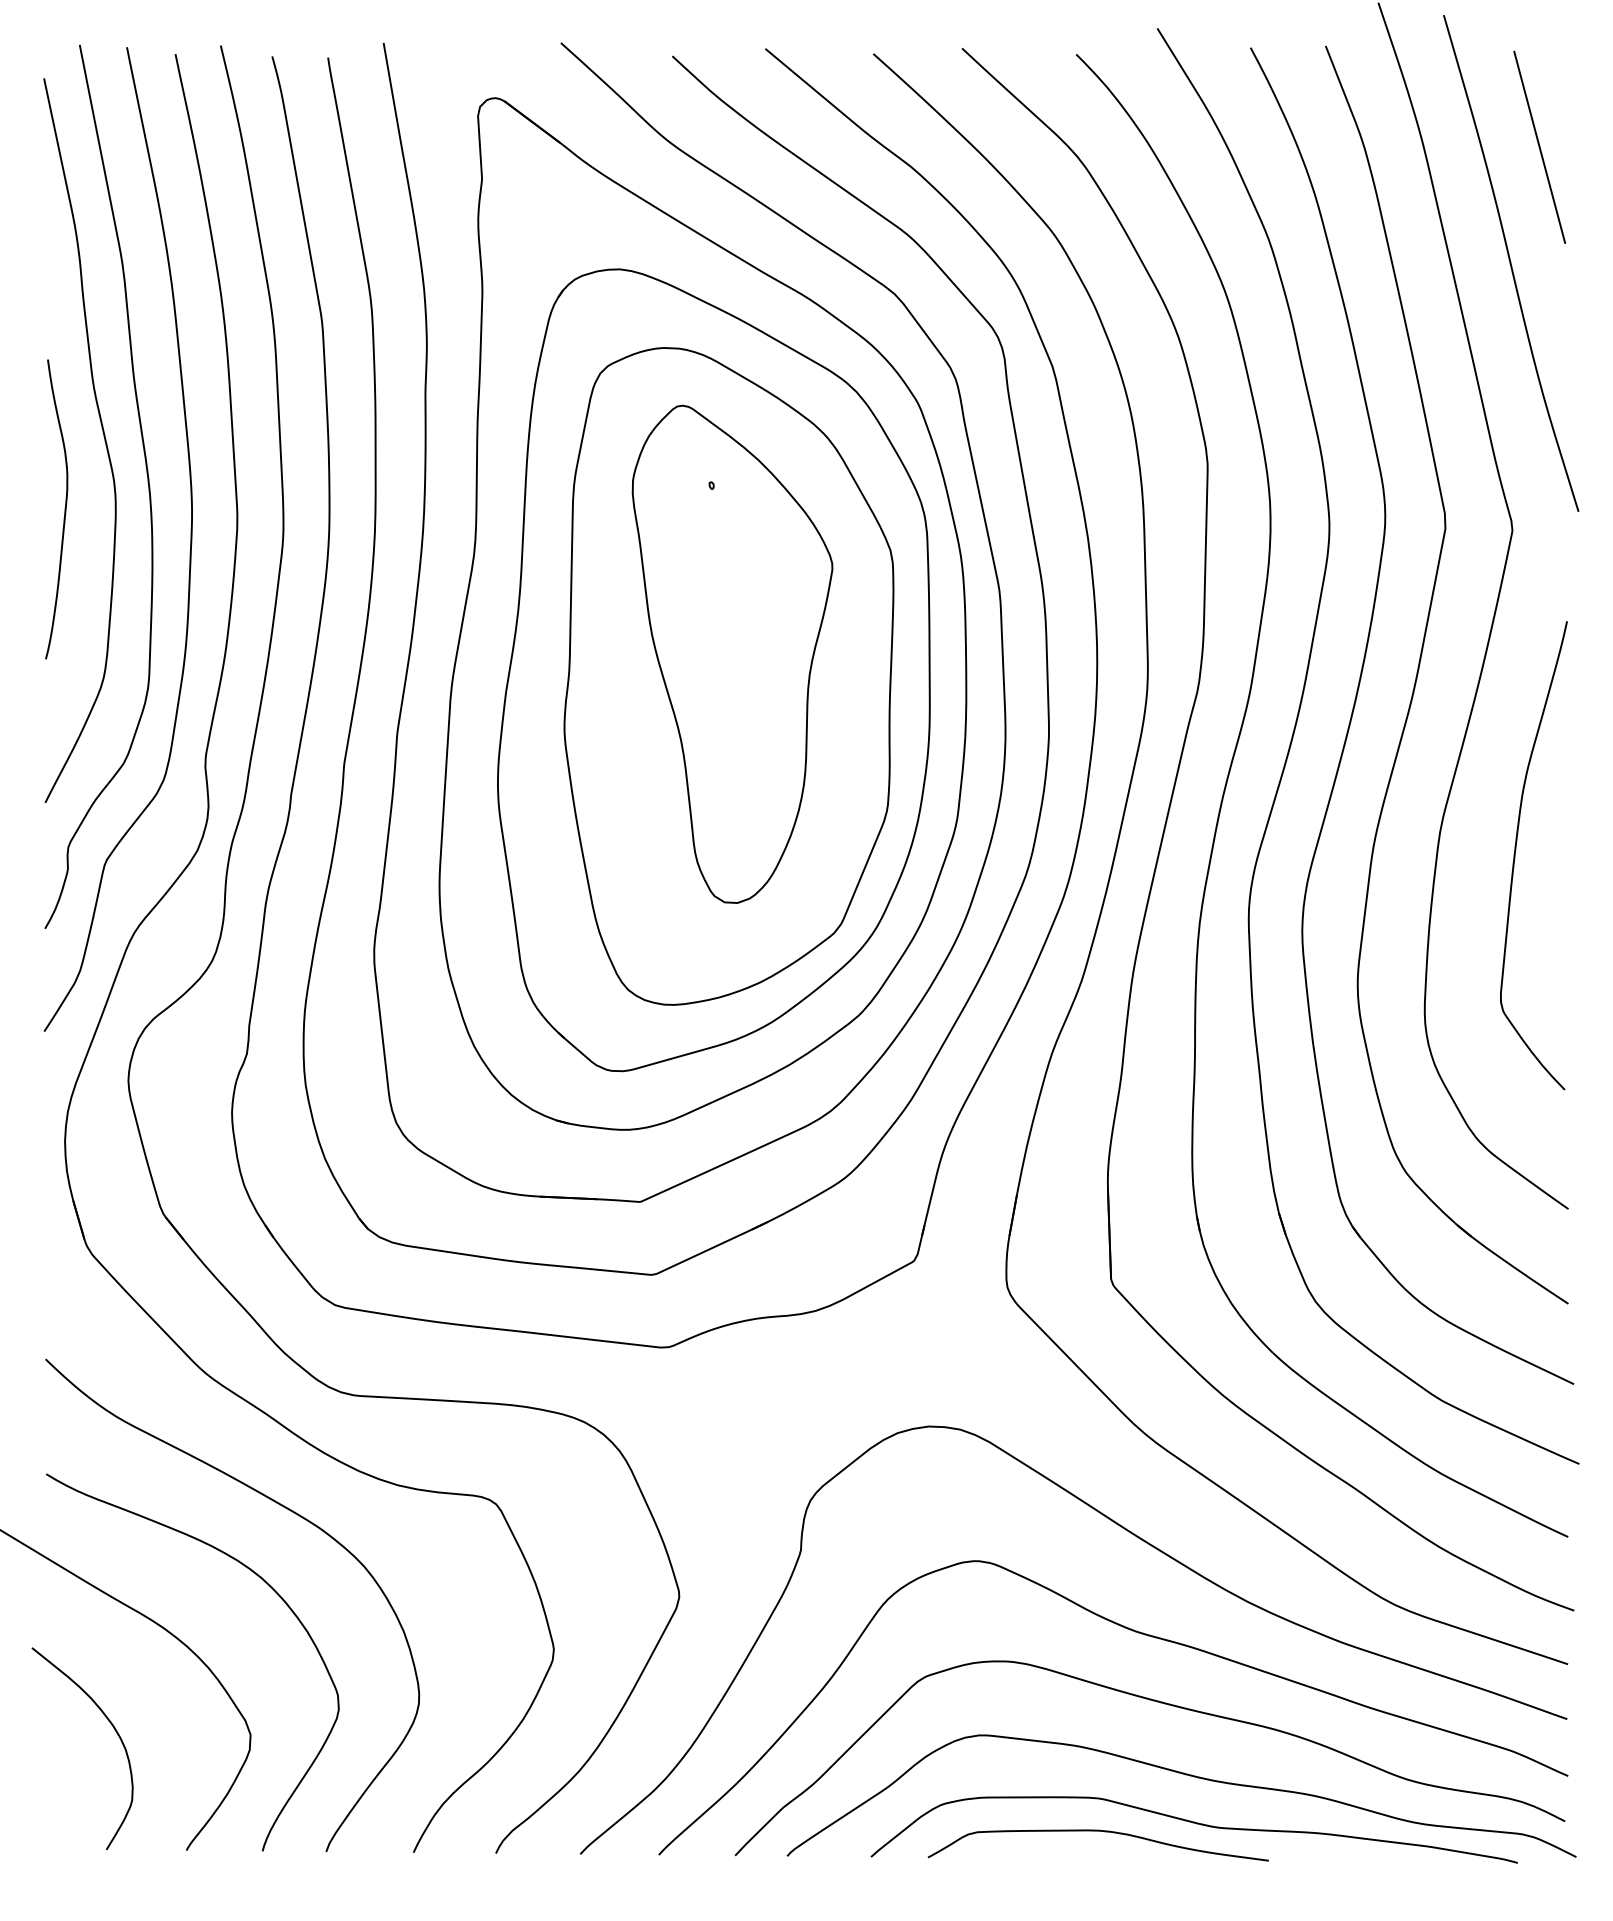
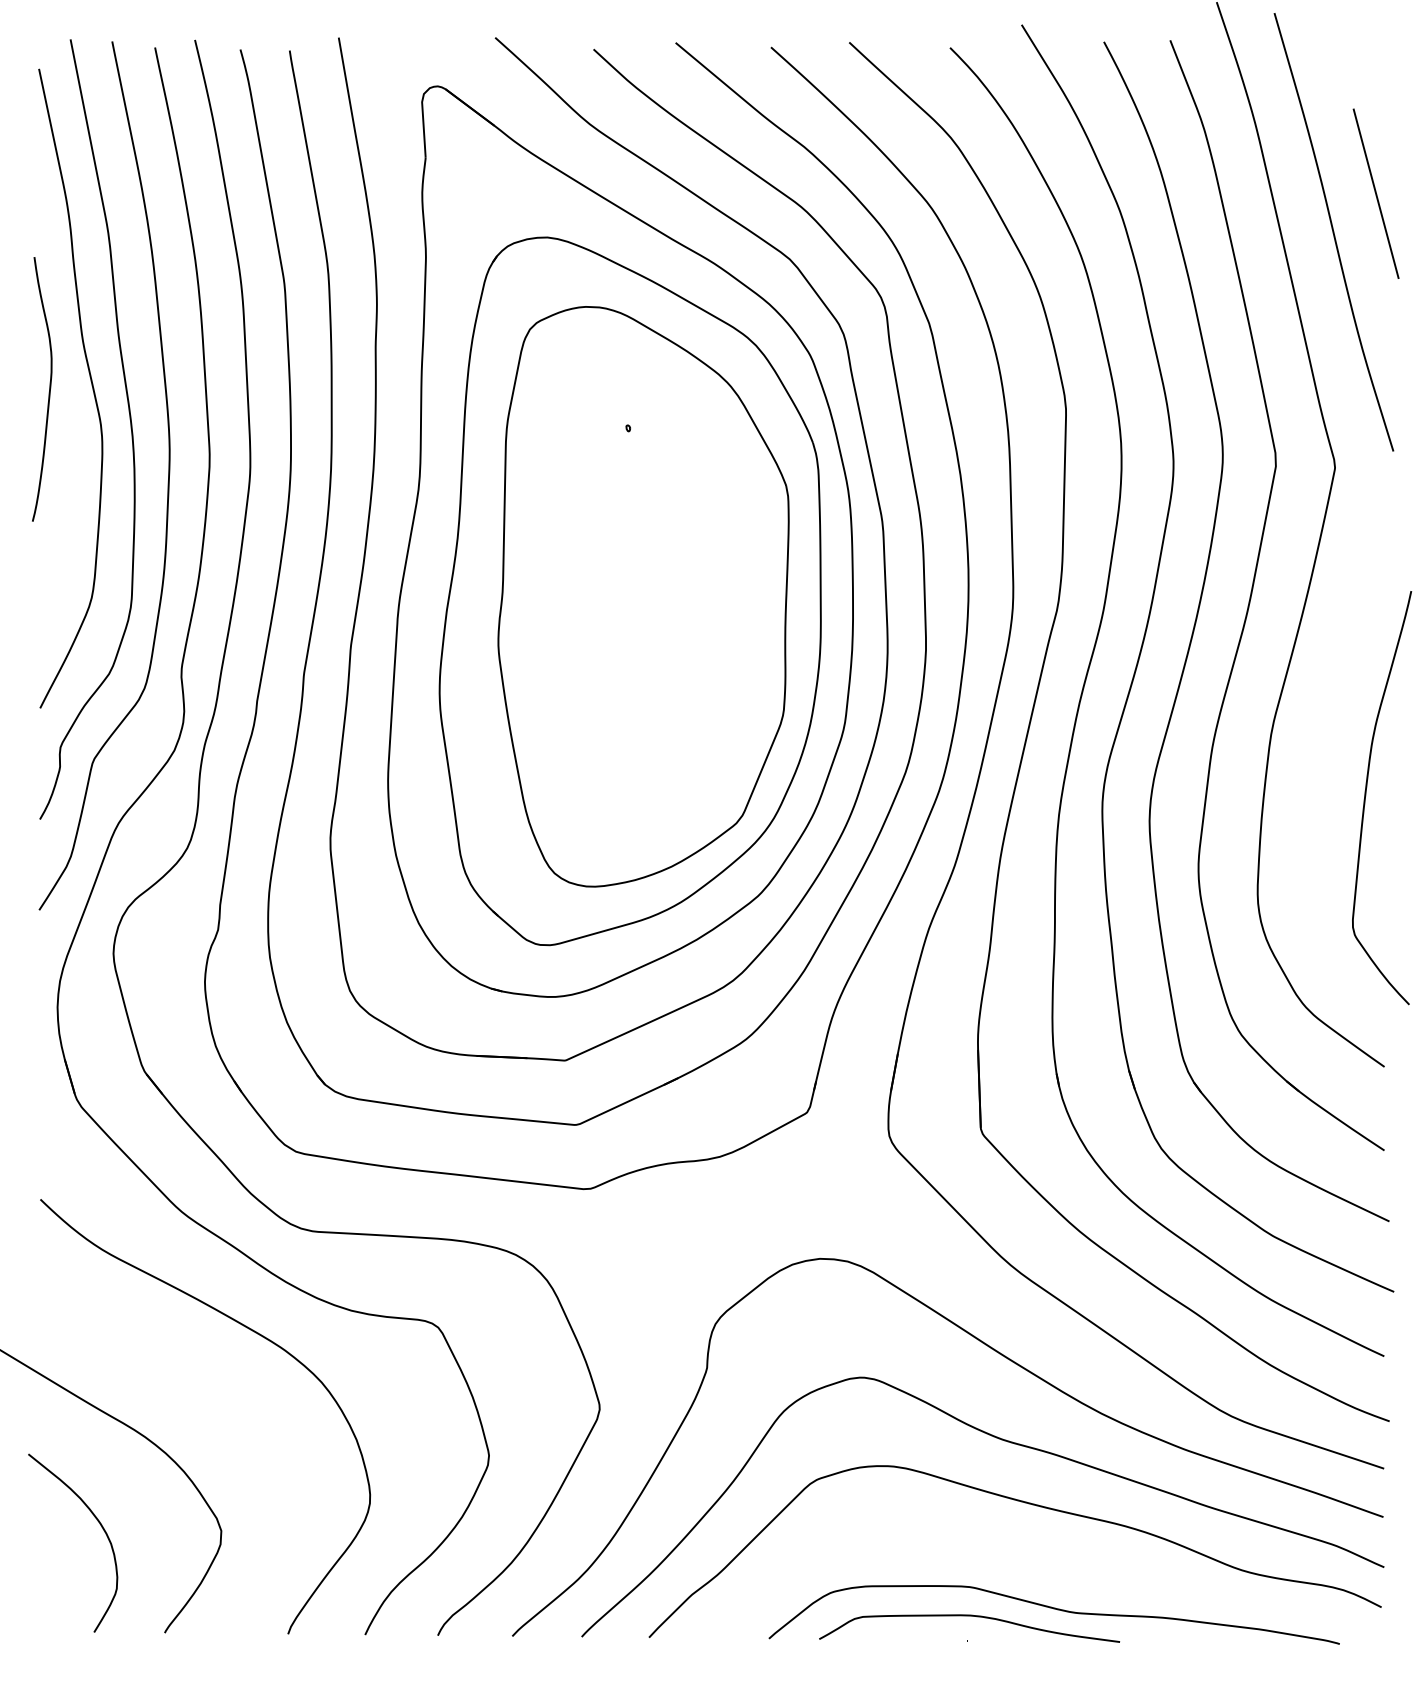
line: (1538, 147) -> (1375, 193), moved
curve: (63, 512) -> (48, 392), moved
part: (732, 654) -> (646, 577), removed
curve: (1516, 852) -> (1366, 795), moved
curve: (266, 1584) -> (235, 1398), removed
curve: (1187, 1776) -> (1048, 1567), removed

